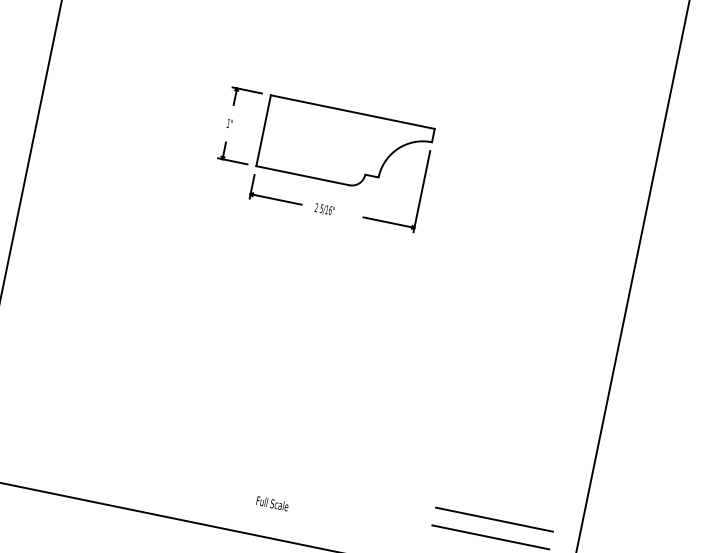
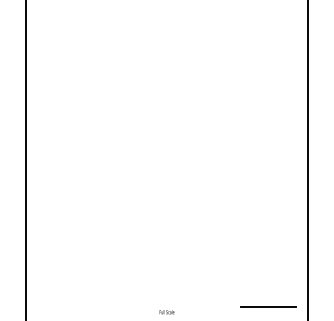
part: (324, 159) -> (158, 152), removed
line: (494, 518) -> (268, 298), removed

